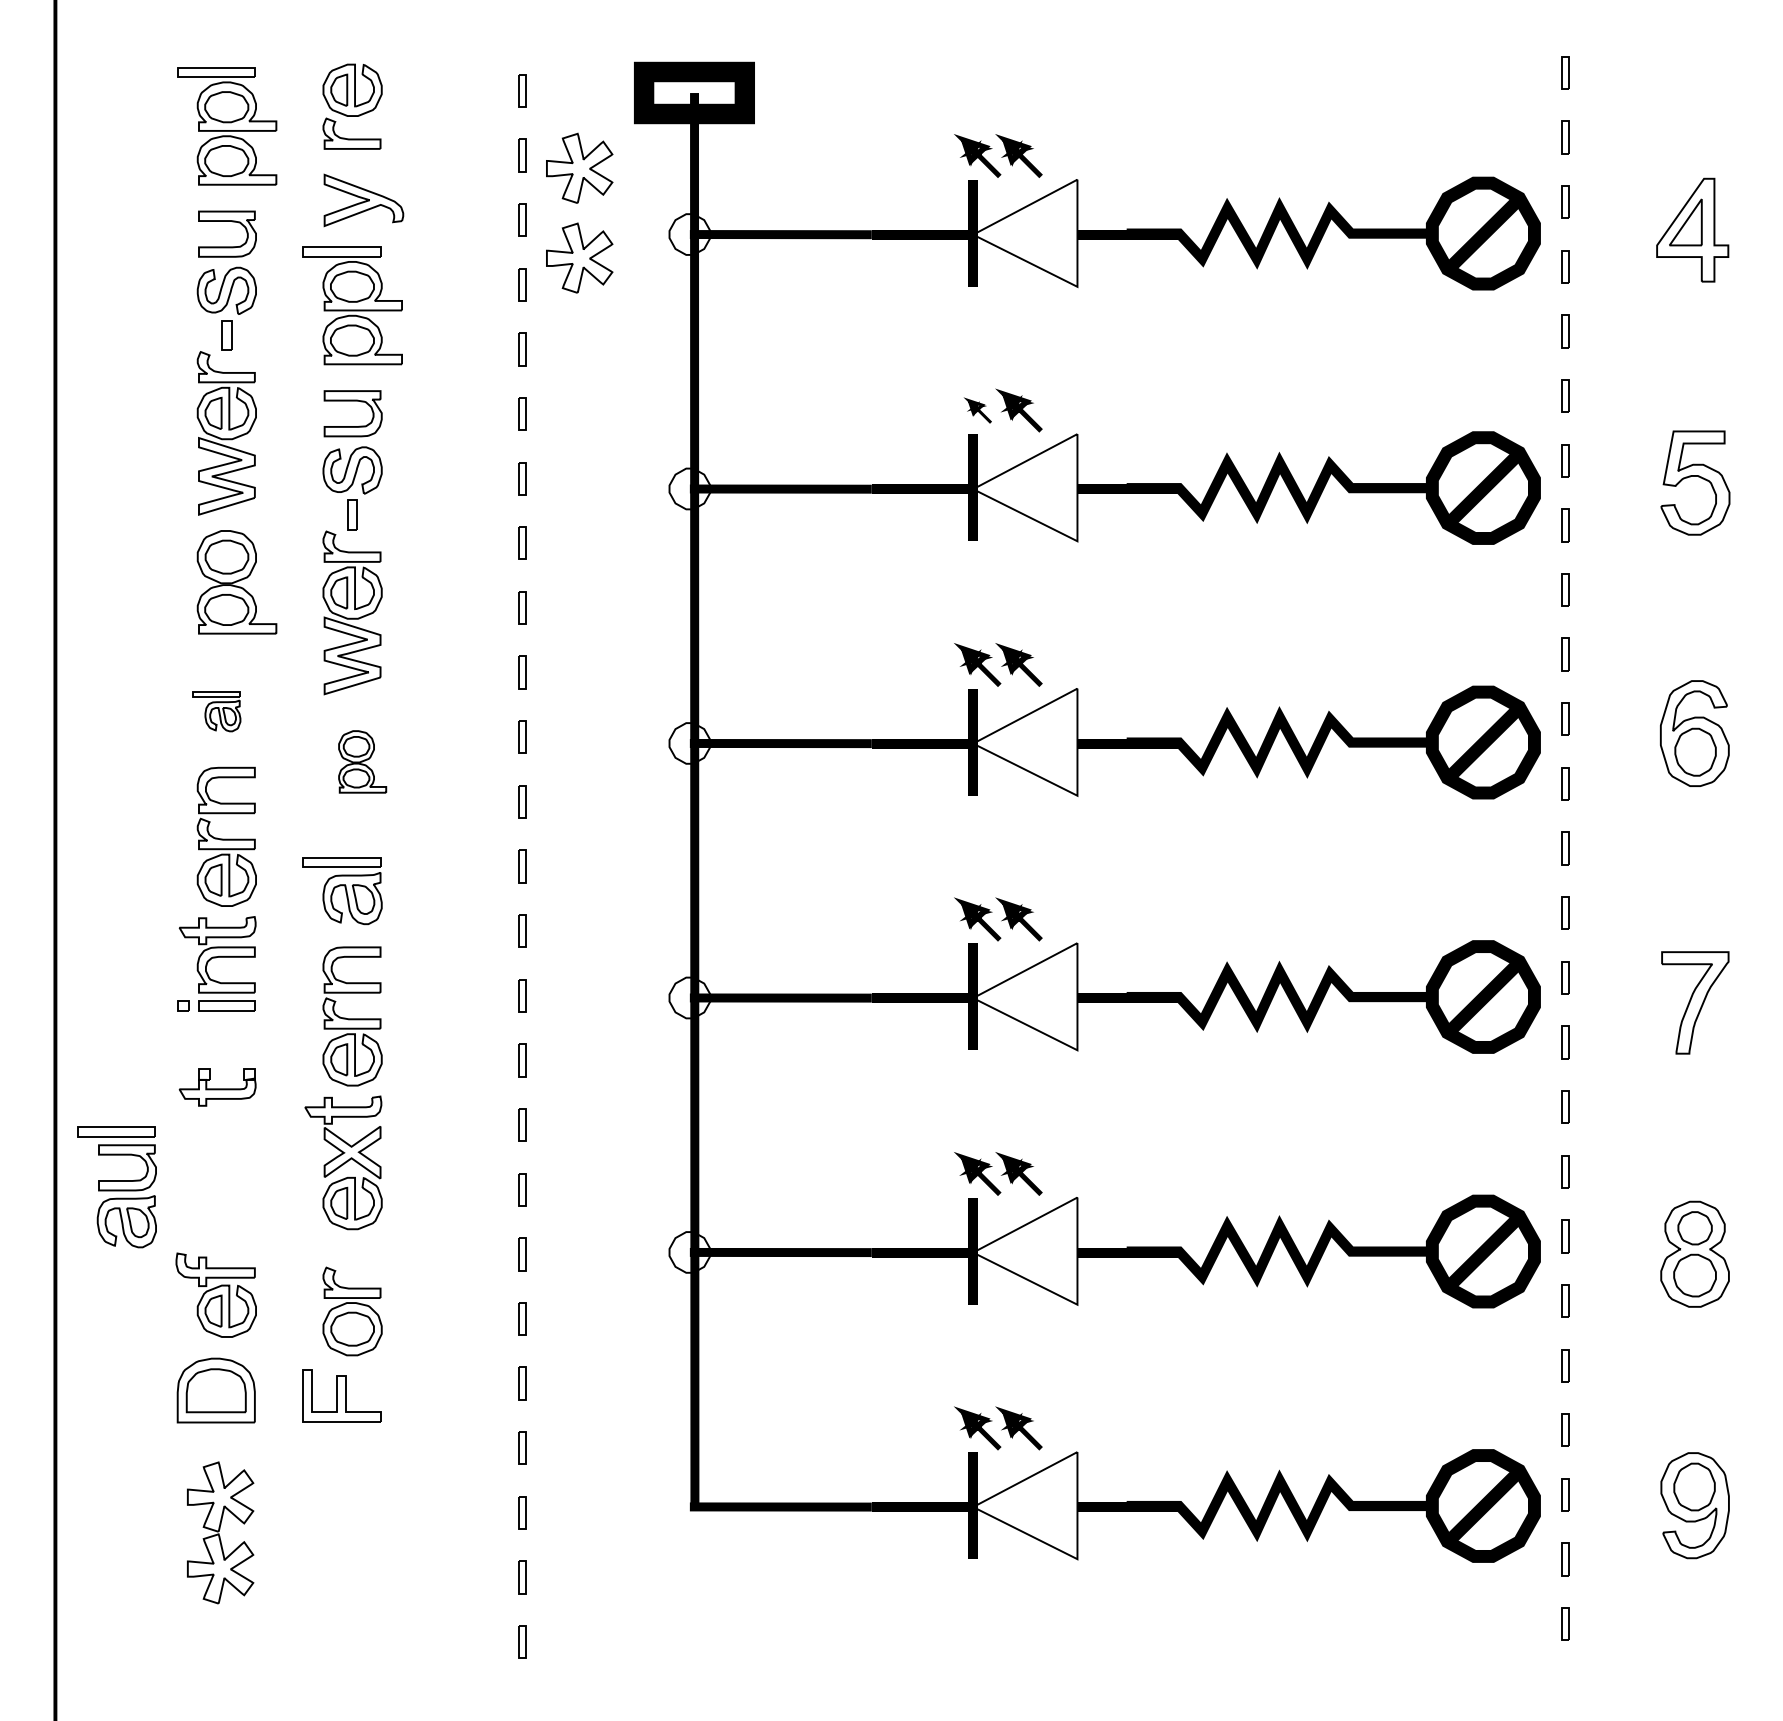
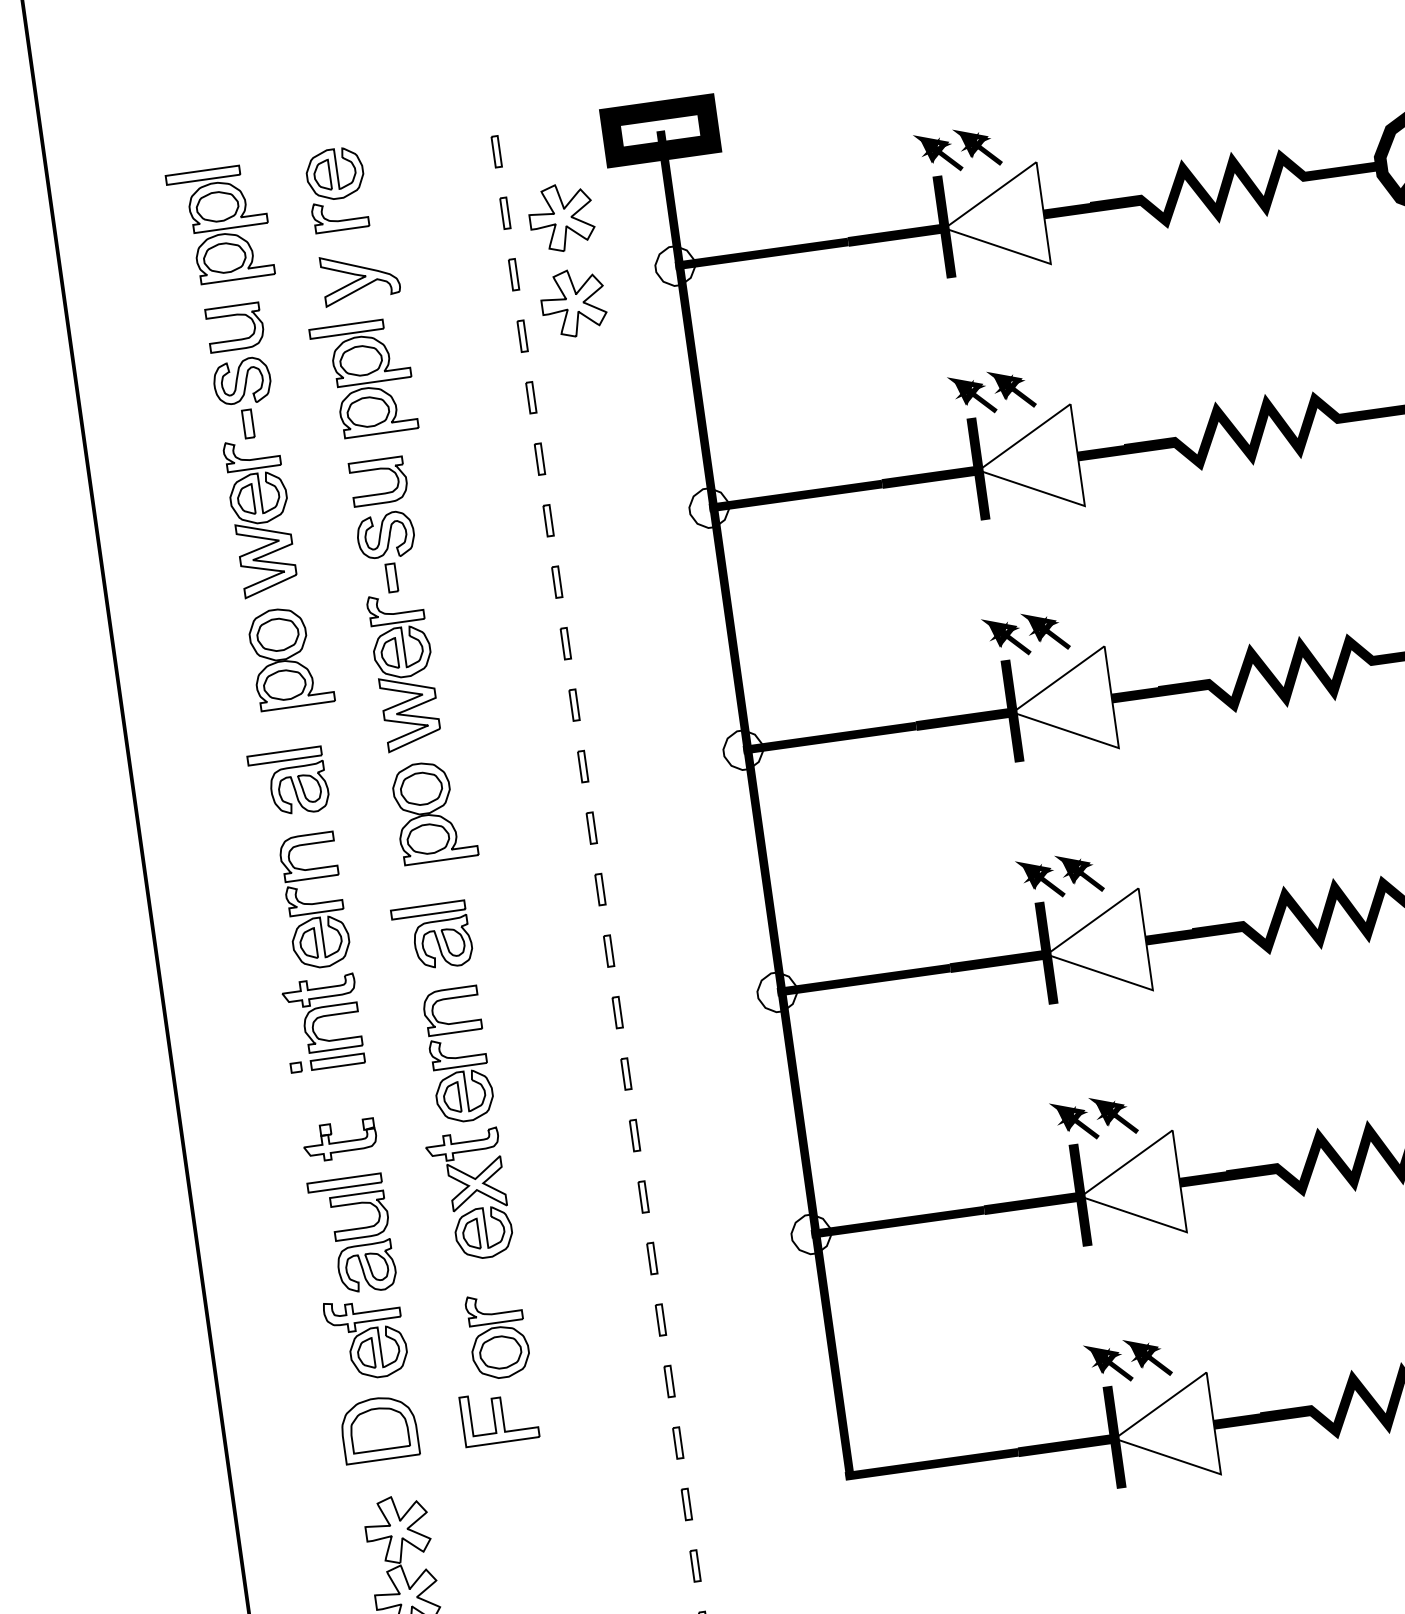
part: (977, 410) -> (972, 395), size x1.67
part: (216, 711) -> (288, 783), size x1.67
part: (362, 761) -> (434, 811), size x1.67
part: (116, 1187) -> (352, 1235), moved

